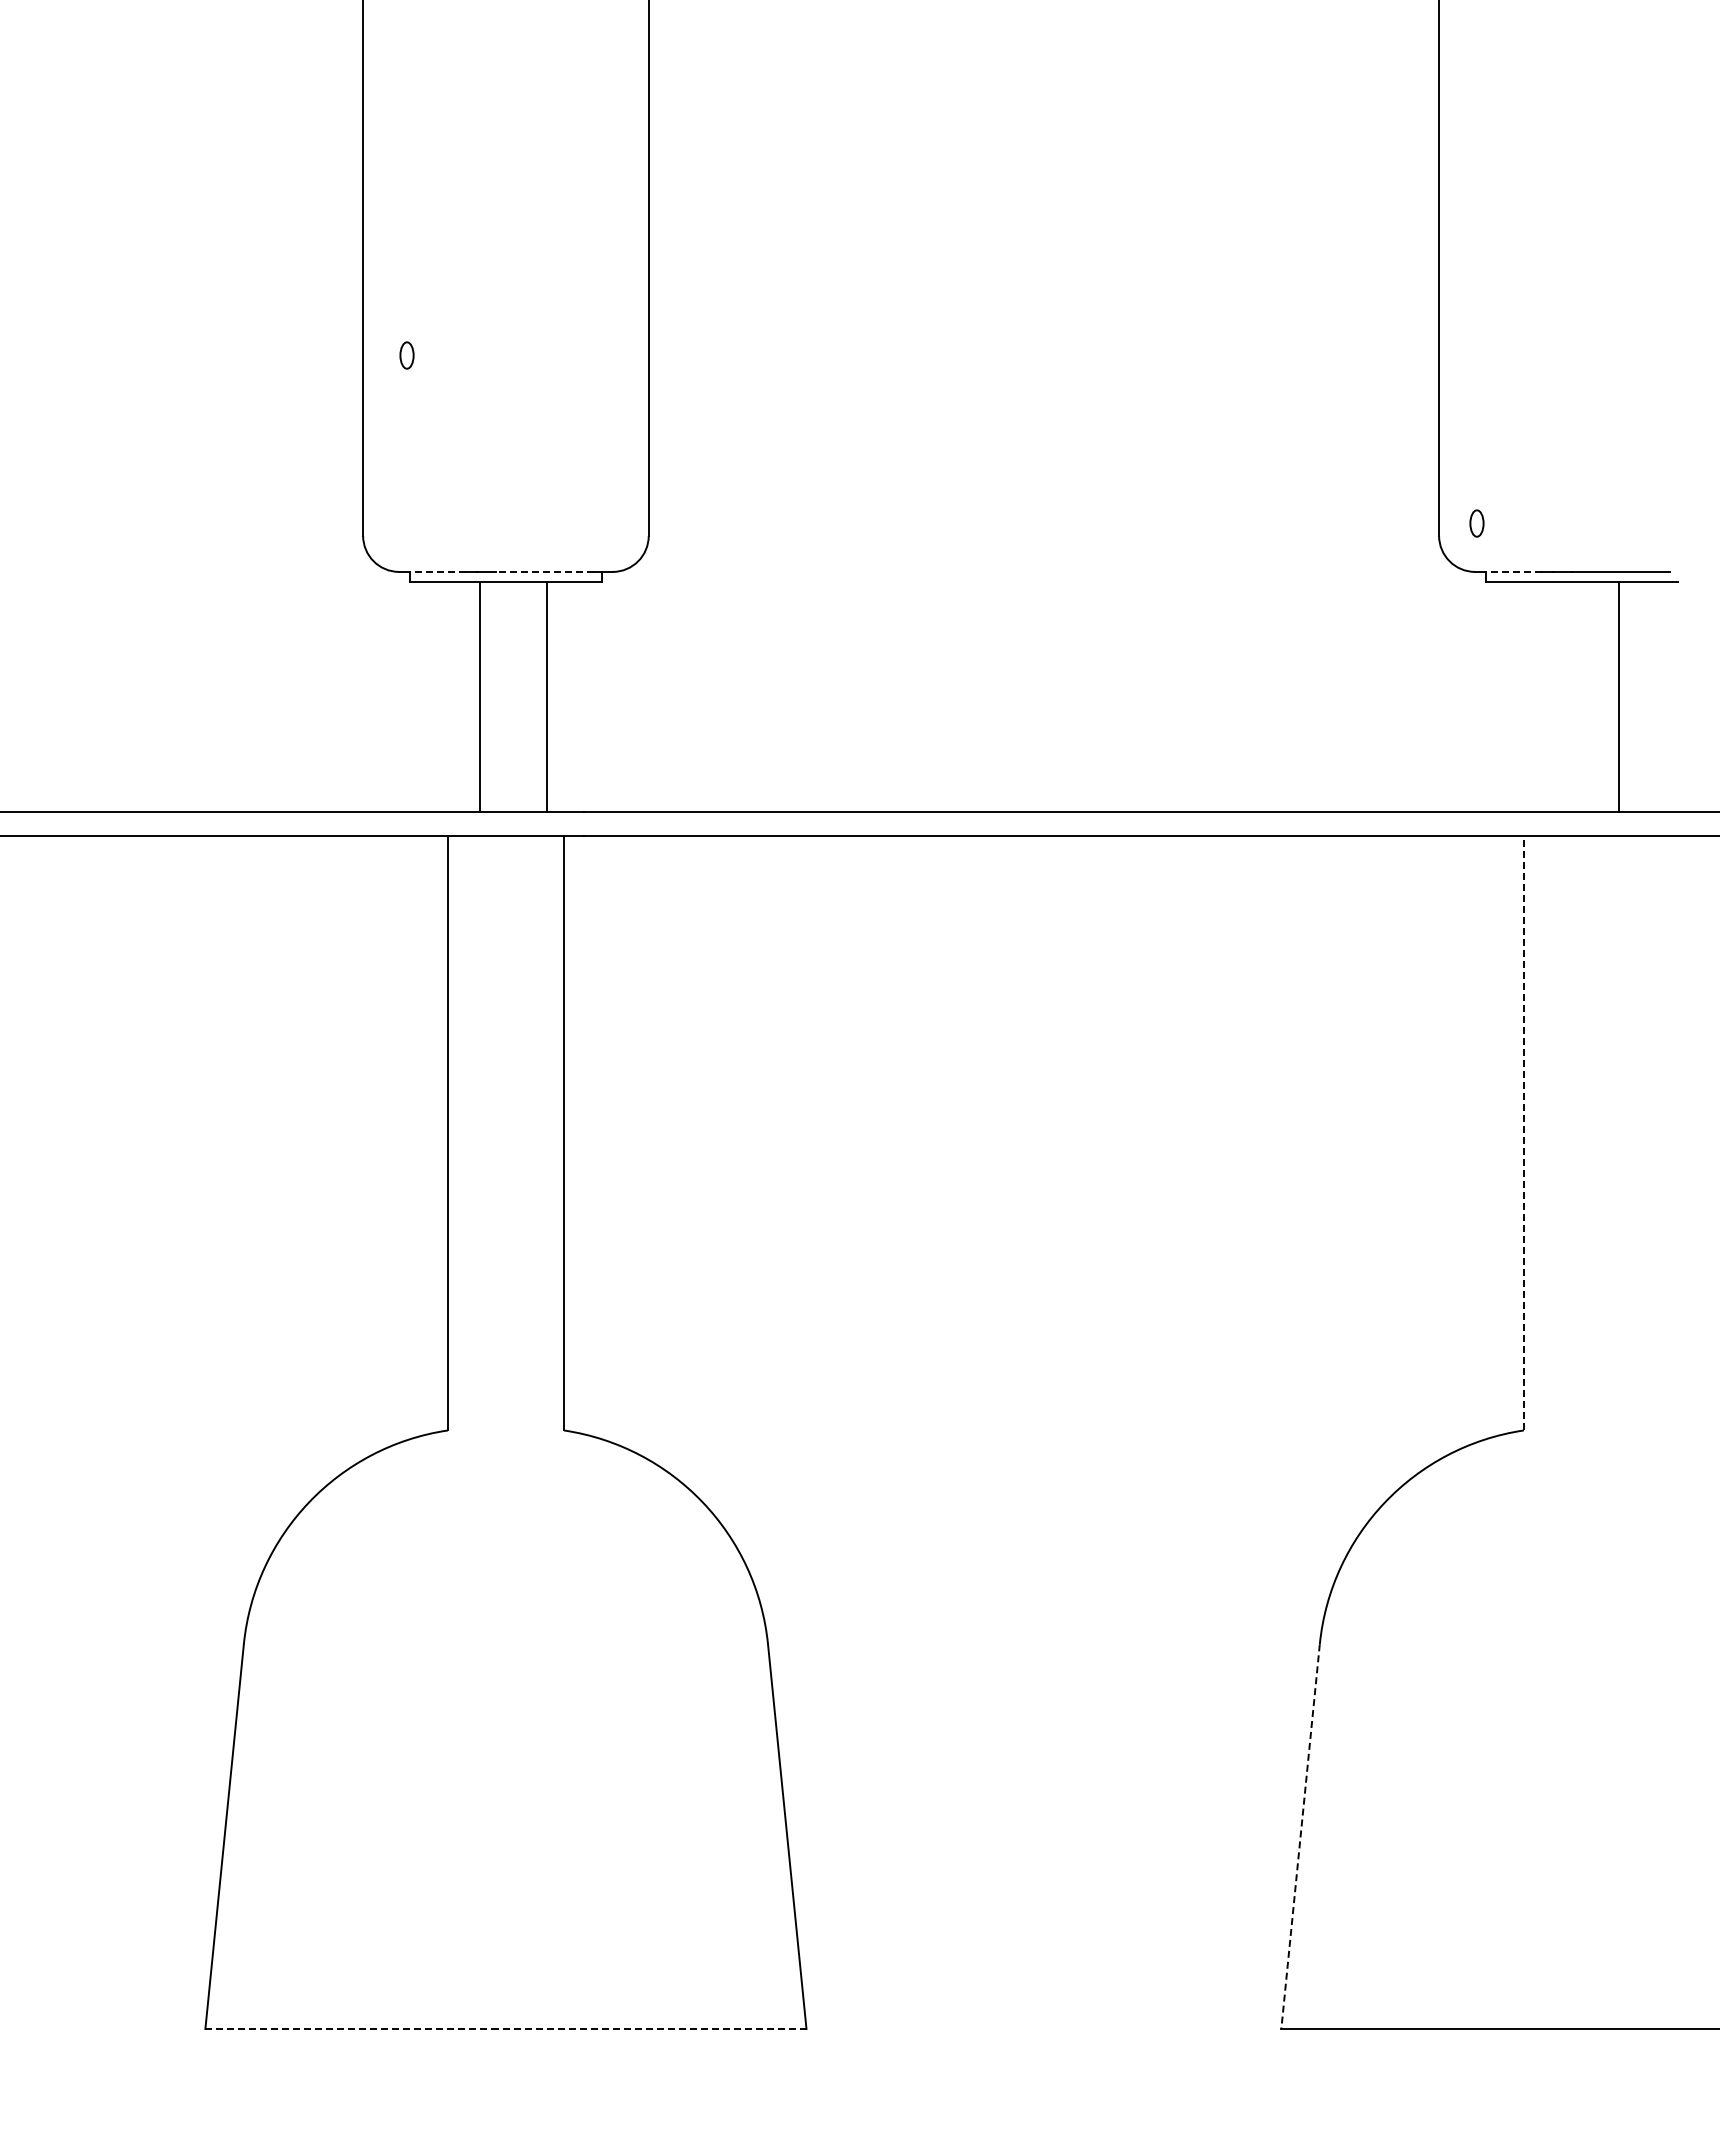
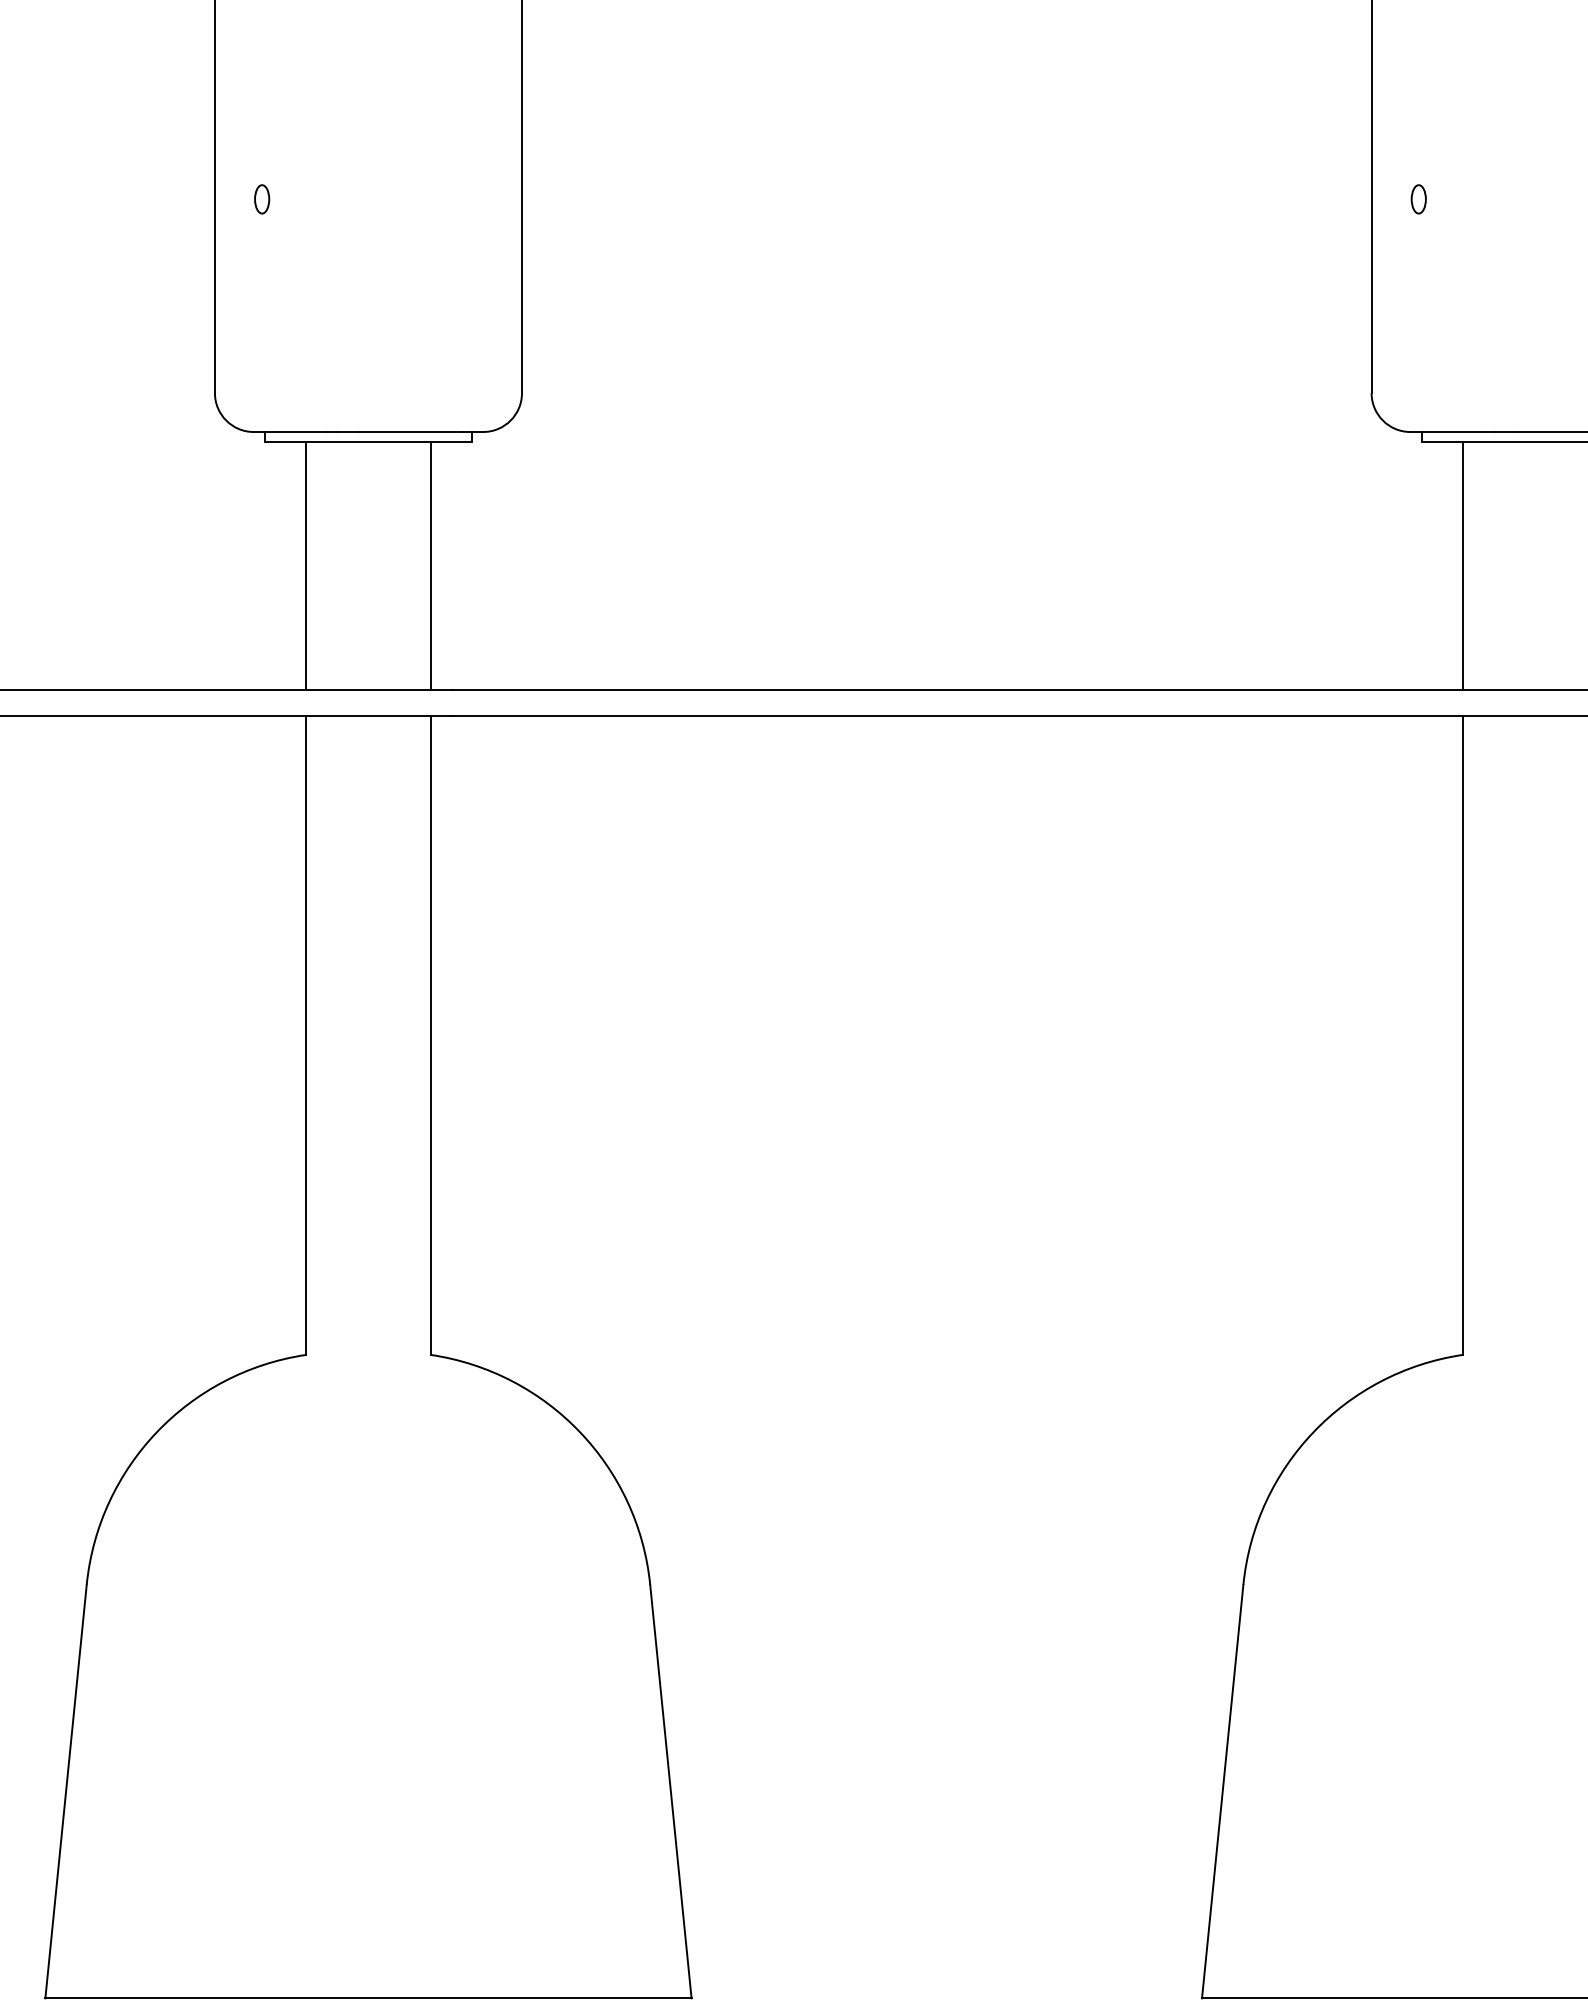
part: (1476, 523) -> (1418, 199), moved
line: (437, 571) -> (294, 431), dashed -> solid
line: (545, 571) -> (410, 431), dashed -> solid
line: (1513, 571) -> (1451, 431), dashed -> solid
line: (480, 696) -> (431, 565), moved
line: (546, 696) -> (305, 565), moved
line: (1618, 696) -> (1462, 565), moved
line: (1523, 1132) -> (1462, 1034), dashed -> solid
line: (1300, 1837) -> (1222, 1792), dashed -> solid
line: (505, 2028) -> (367, 1997), dashed -> solid

